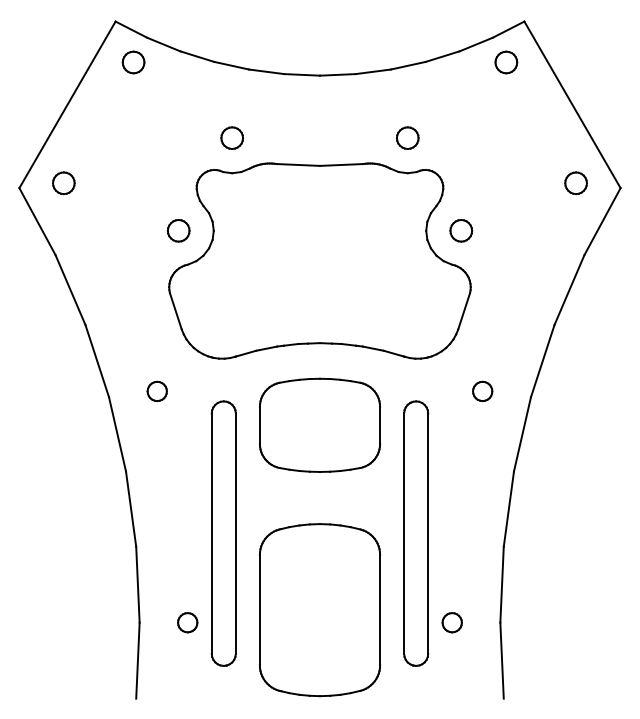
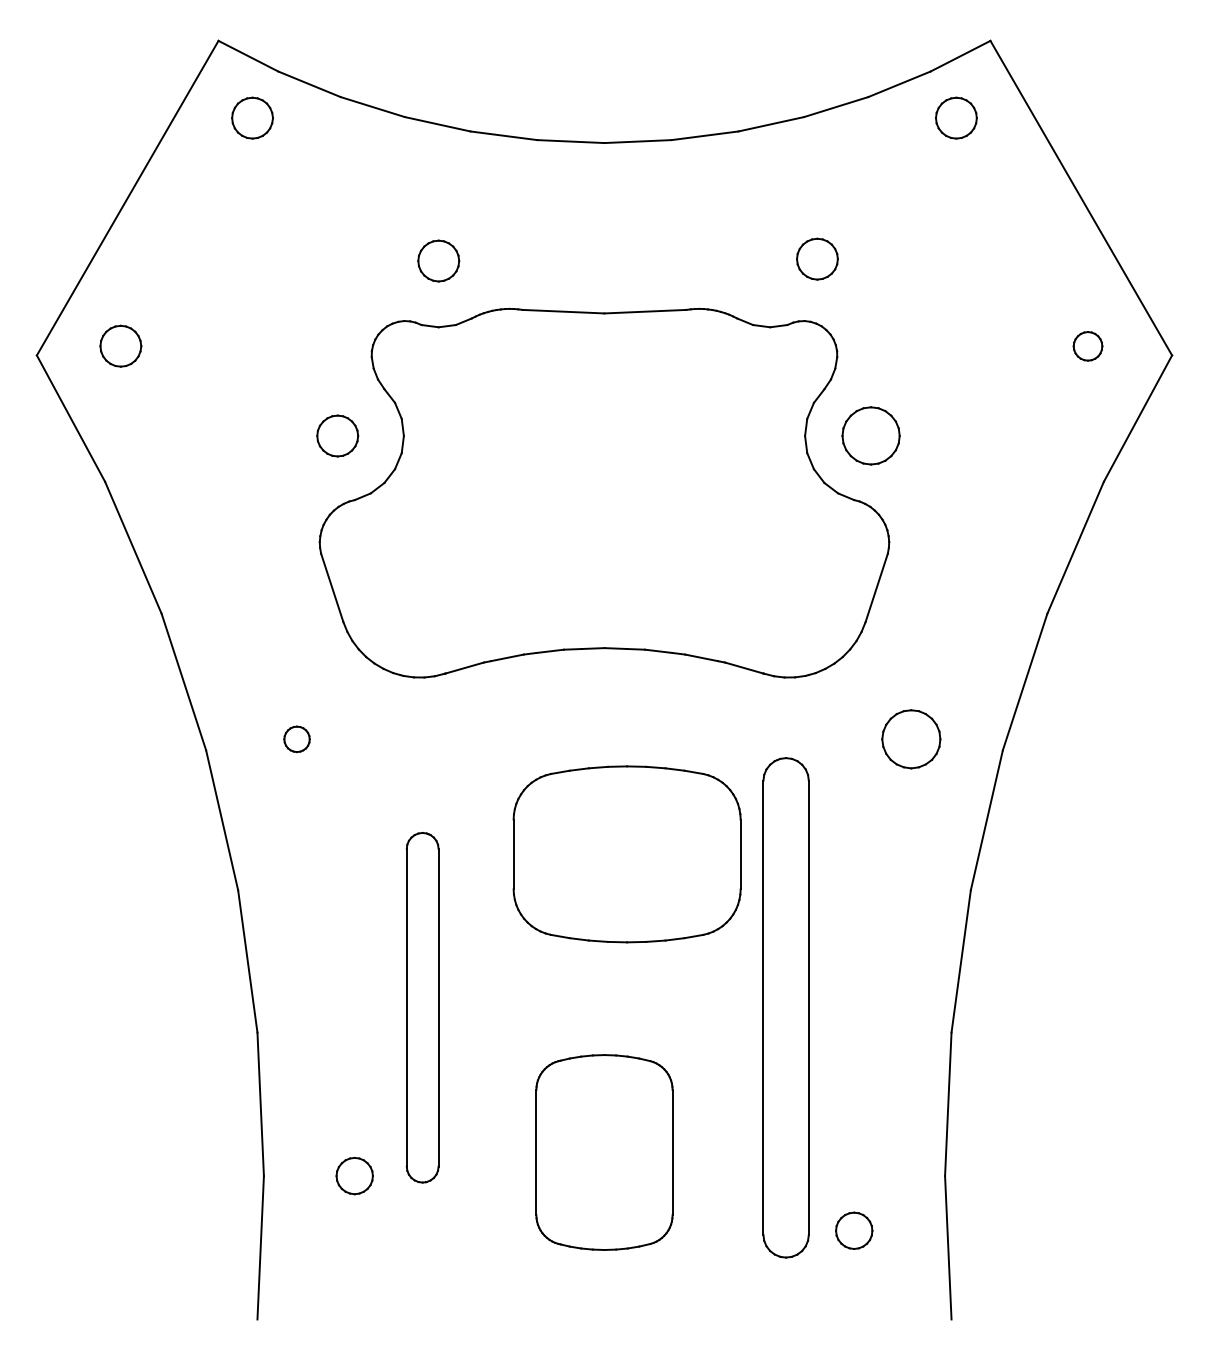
part: (407, 137) -> (816, 257), moved
part: (575, 183) -> (1086, 346), size x0.7
part: (461, 230) -> (871, 435), size x1.4
part: (156, 391) -> (295, 739), size x0.7
part: (482, 391) -> (911, 739), size x1.6
part: (319, 424) -> (626, 852), moved
part: (223, 533) -> (422, 1007), size x0.7
part: (319, 610) -> (603, 1152), size x0.6
part: (451, 622) -> (852, 1230), moved

